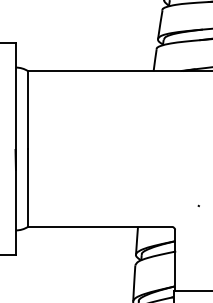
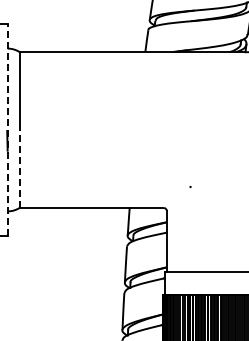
line: (15, 148) -> (7, 129), solid -> dashed
line: (27, 187) -> (19, 168), solid -> dashed

